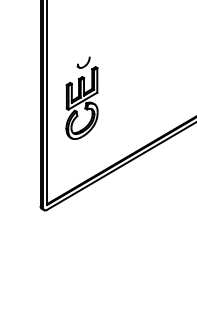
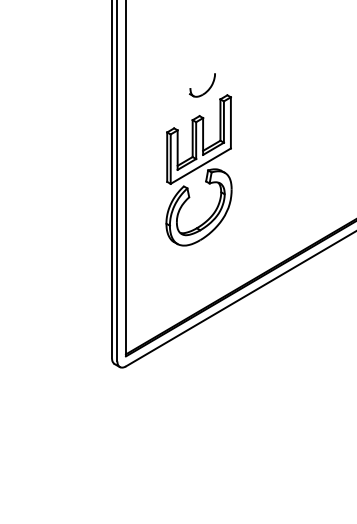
part: (81, 97) -> (197, 158), moved

